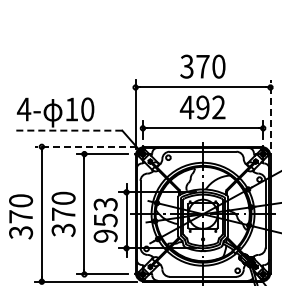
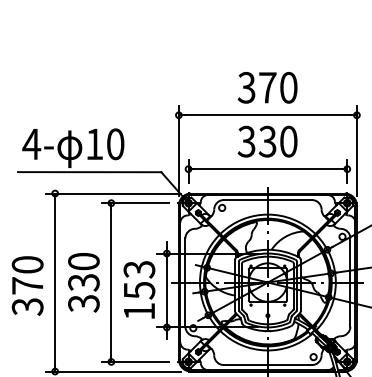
text: (202, 107) -> (267, 141), 492 -> 330
line: (270, 113) -> (356, 149), dashed -> solid
line: (67, 130) -> (89, 172), dashed -> solid
line: (85, 146) -> (112, 193), dashed -> solid
text: (63, 214) -> (83, 282), 370 -> 330
text: (105, 235) -> (139, 310), 953 -> 153

